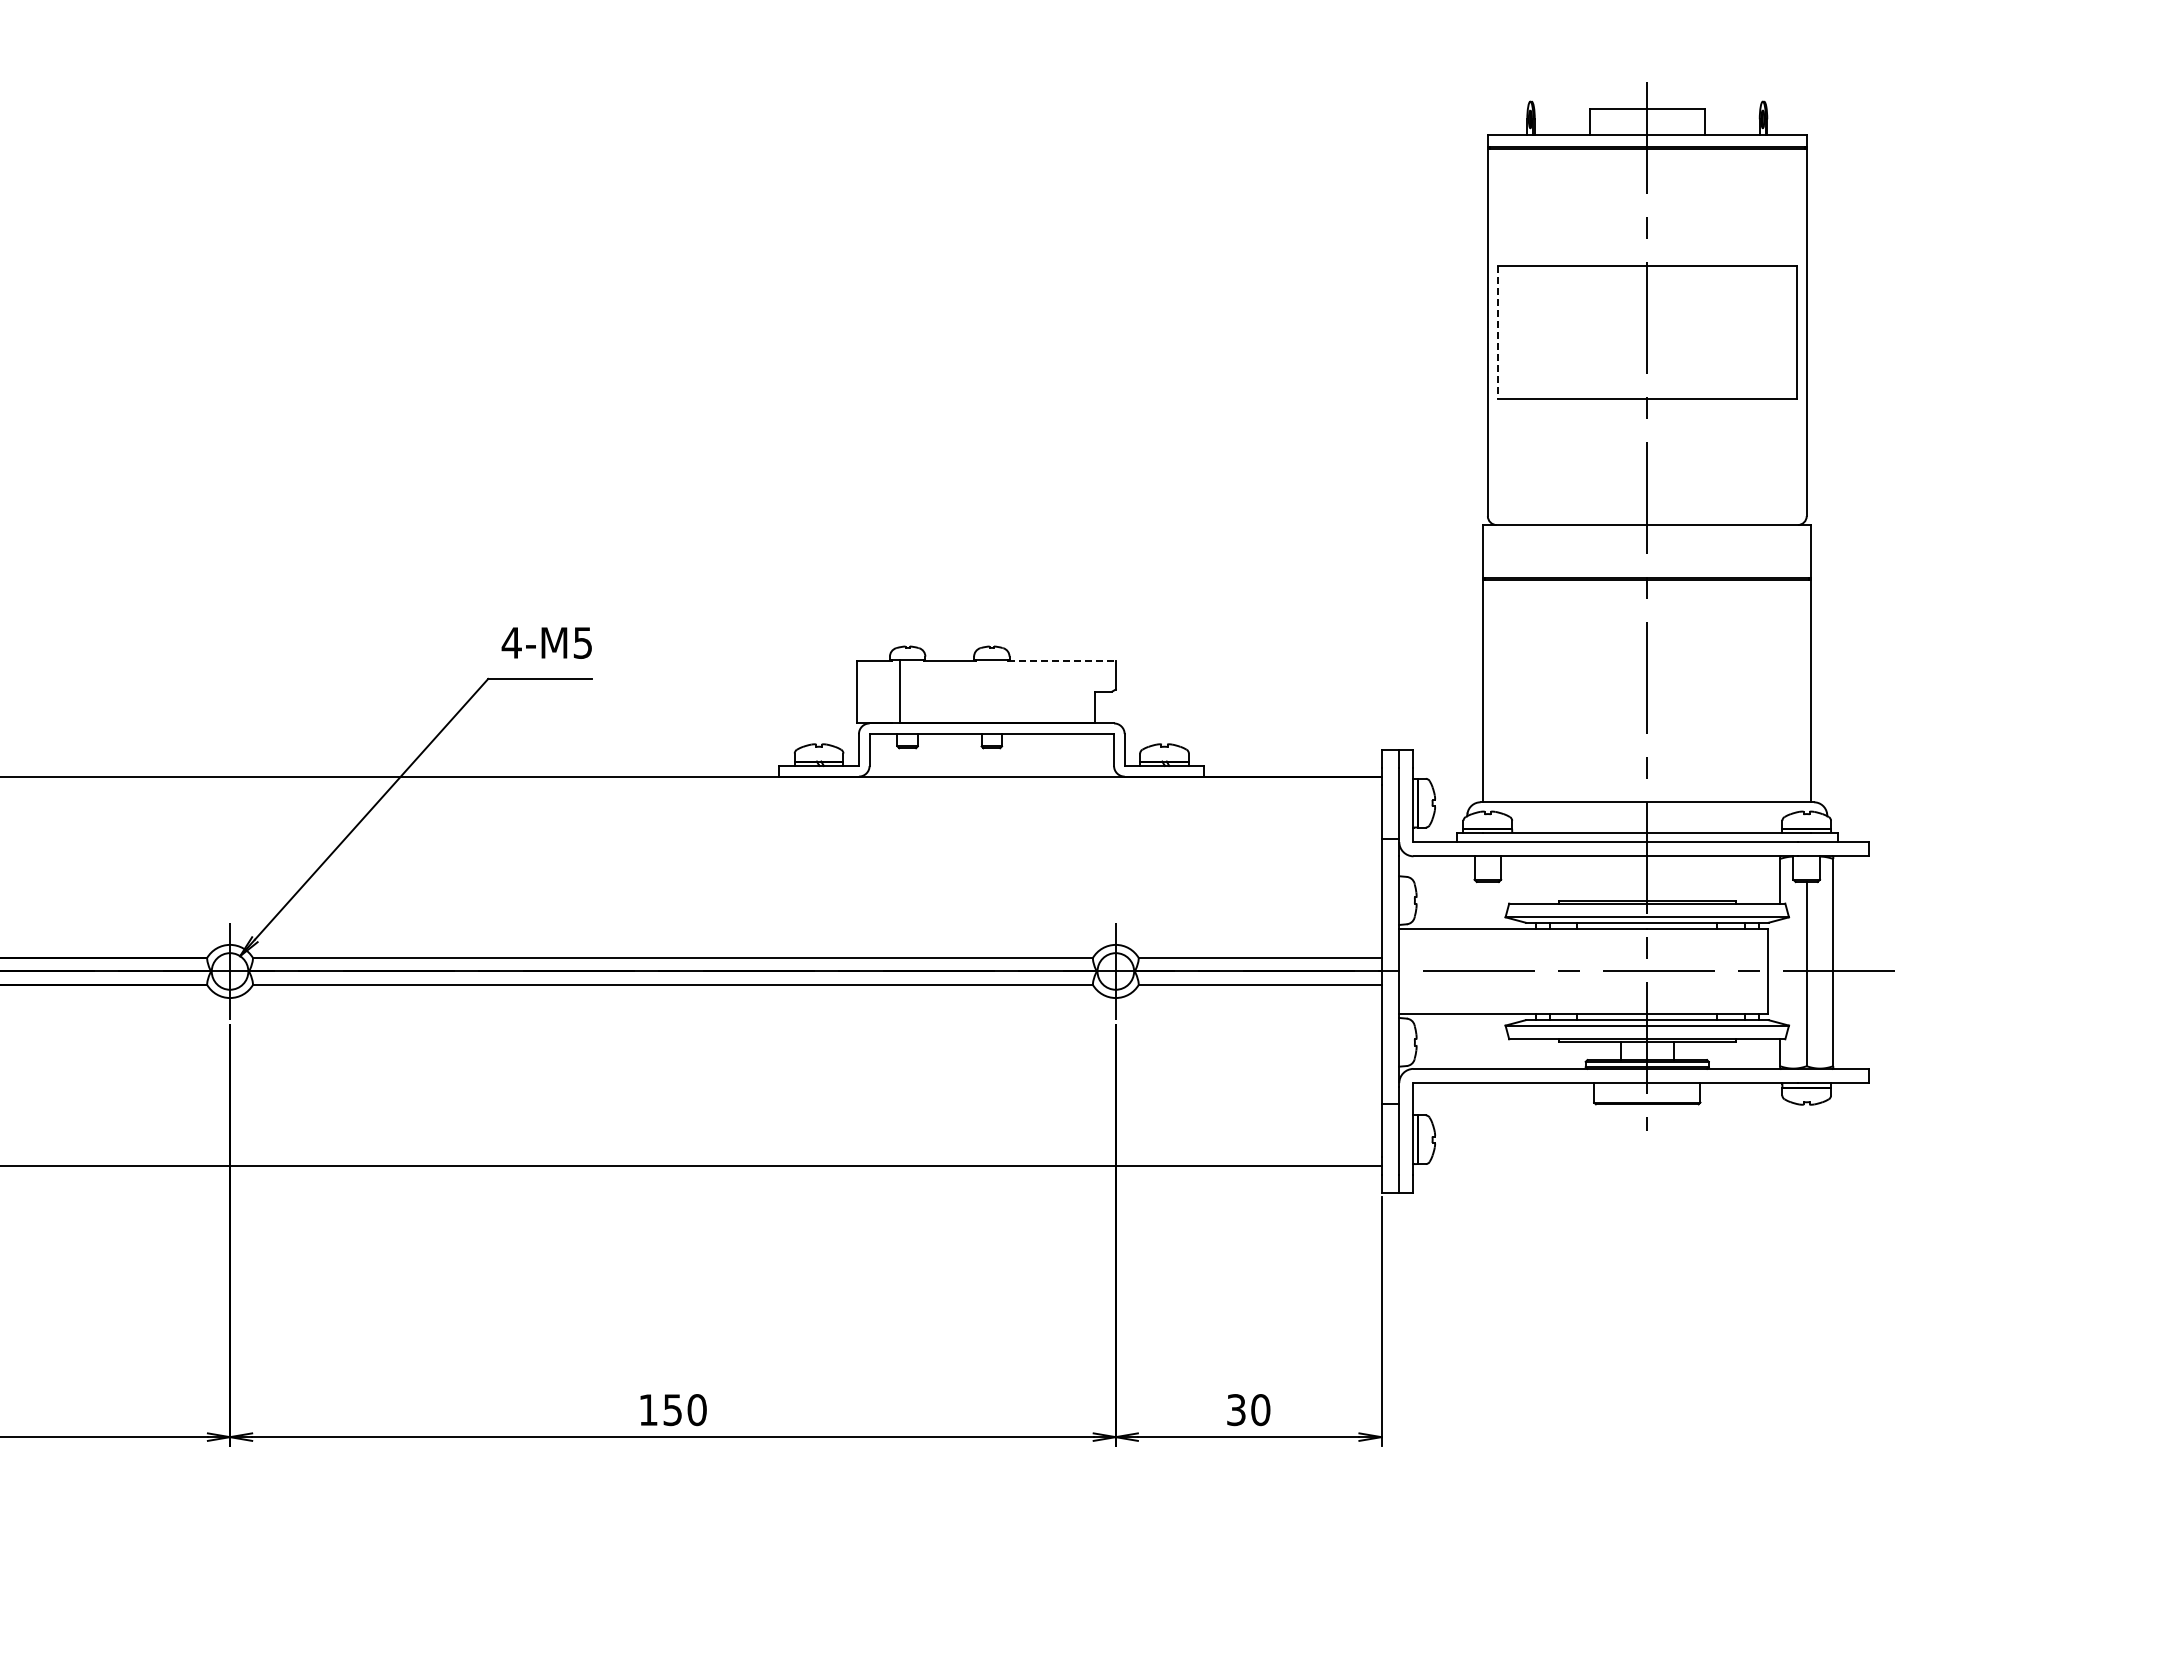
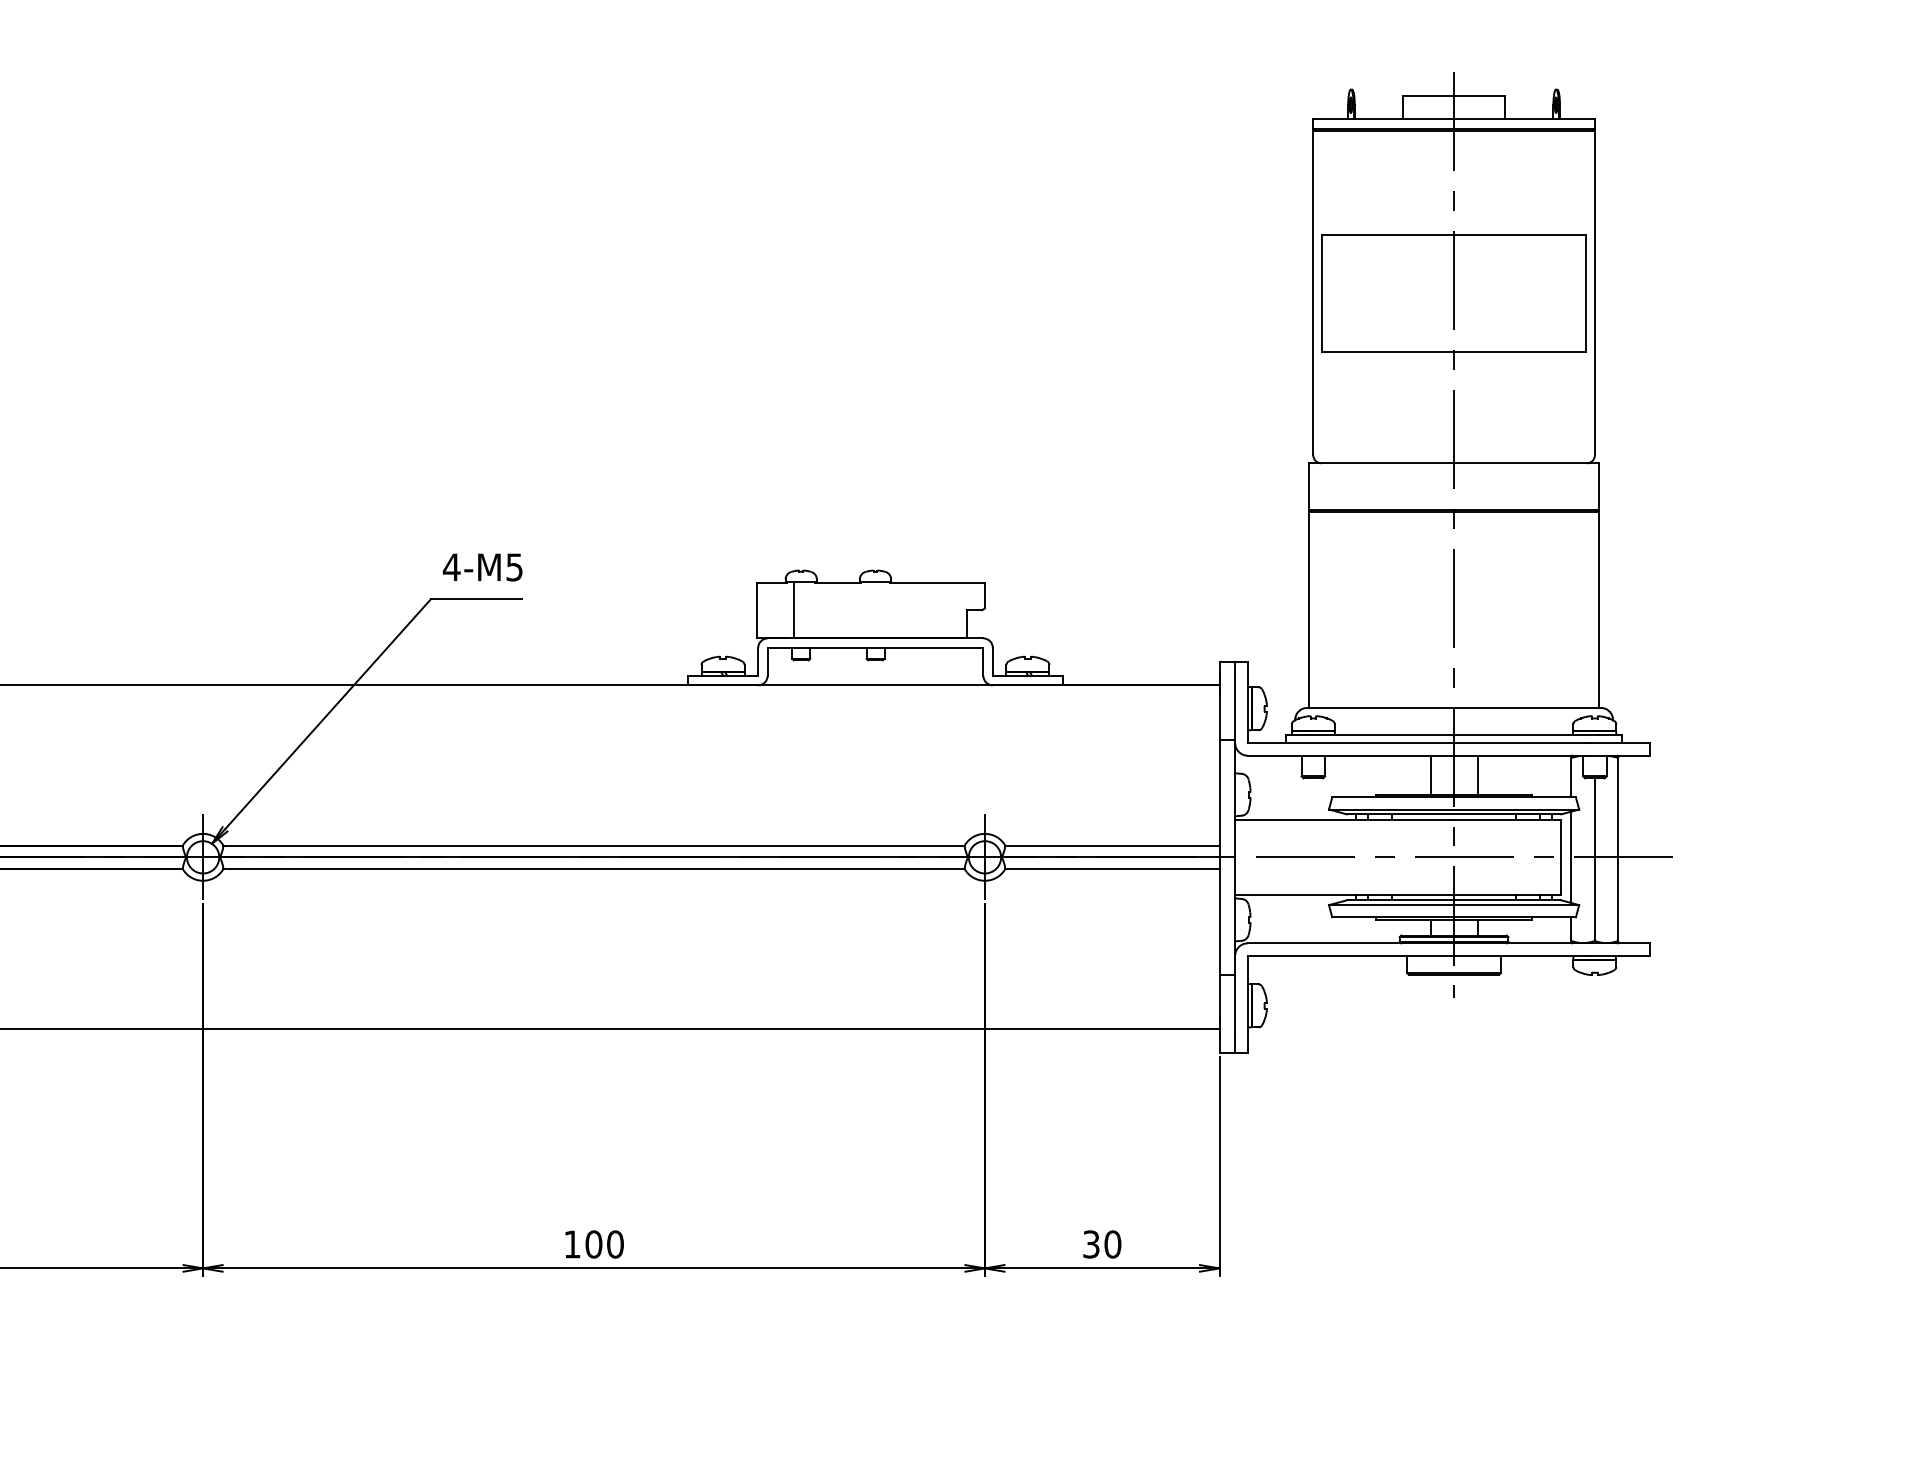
line: (1497, 332) -> (1321, 293), dashed -> solid
line: (1062, 660) -> (937, 582), dashed -> solid
line: (1620, 878) -> (1430, 775), added
line: (1673, 878) -> (1477, 775), added
line: (1780, 971) -> (1571, 857), added
text: (672, 1410) -> (593, 1244), 150 -> 100

